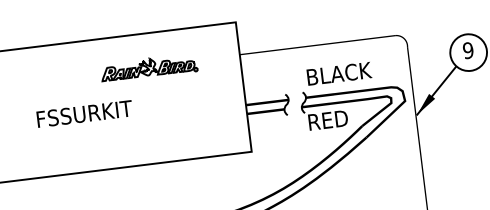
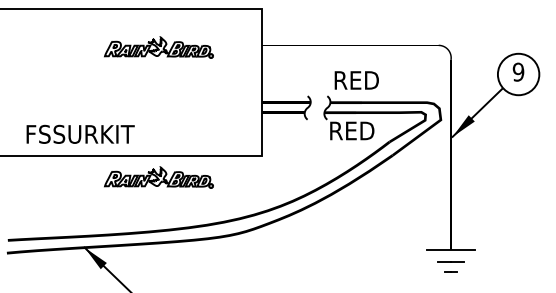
text: (340, 73) -> (372, 80), BLACK -> RED
text: (84, 113) -> (80, 133), moved
part: (162, 182) -> (158, 177), added

